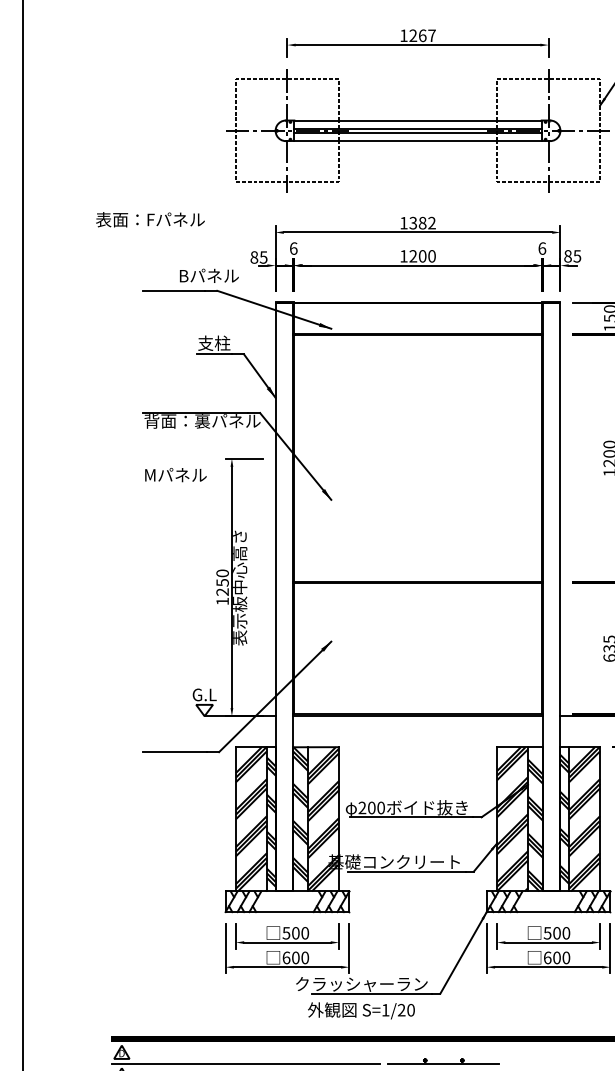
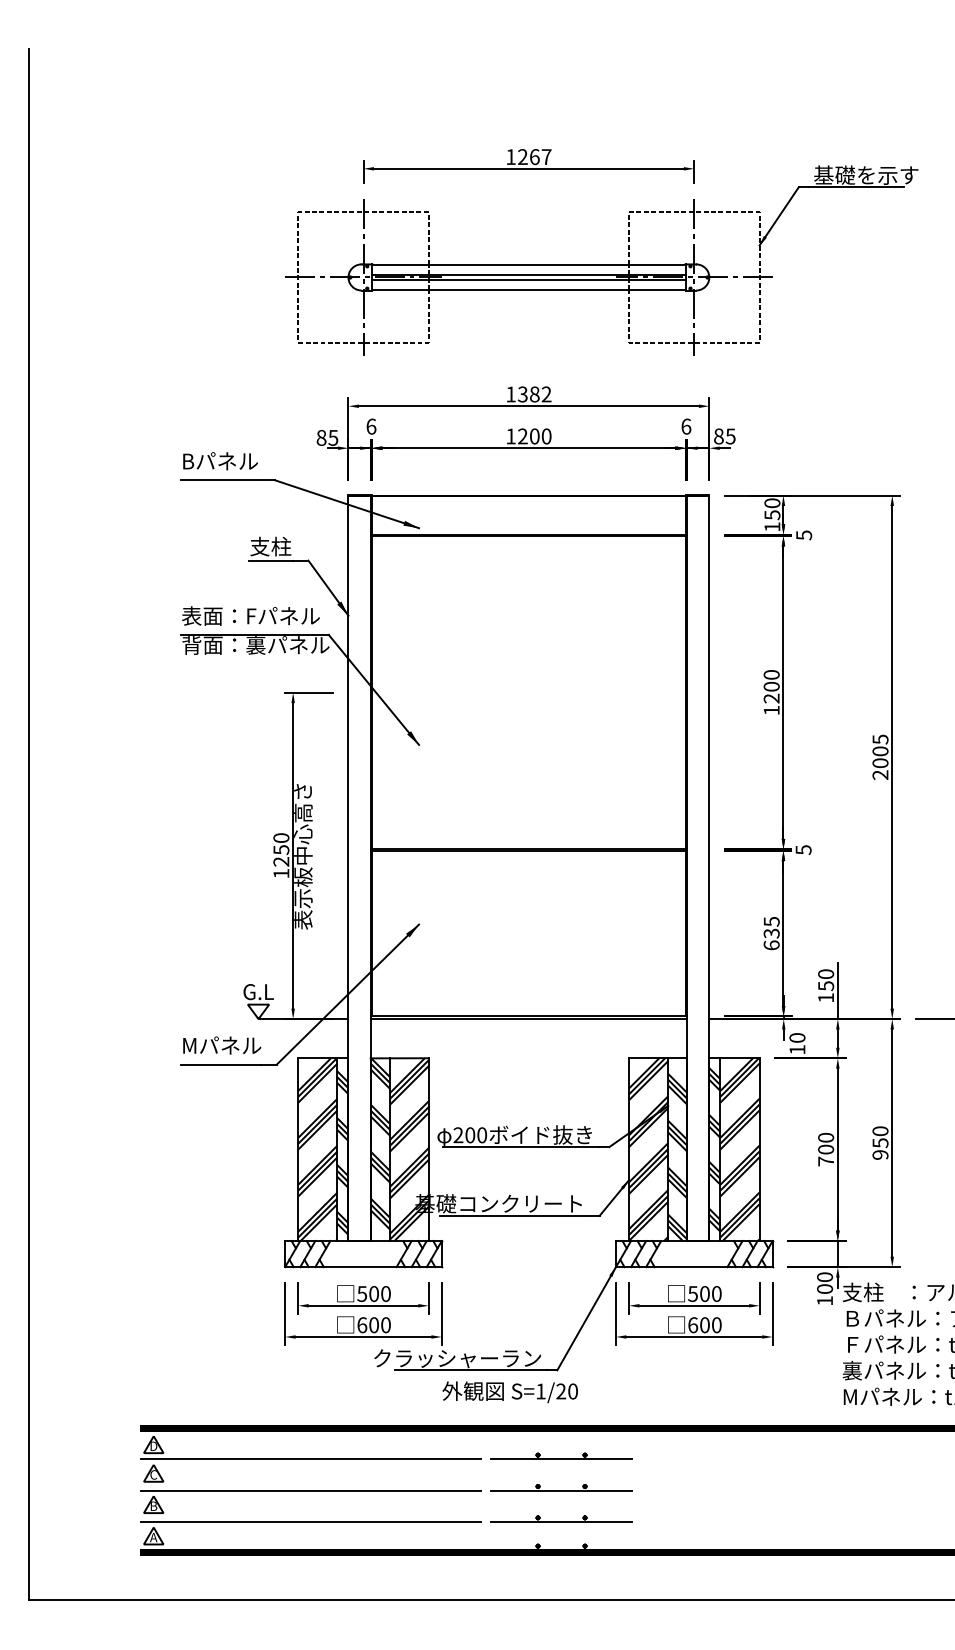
text: (150, 219) -> (250, 615), moved
text: (209, 276) -> (220, 461), moved
text: (176, 475) -> (222, 1045), moved
text: (360, 1011) -> (509, 1392), moved

